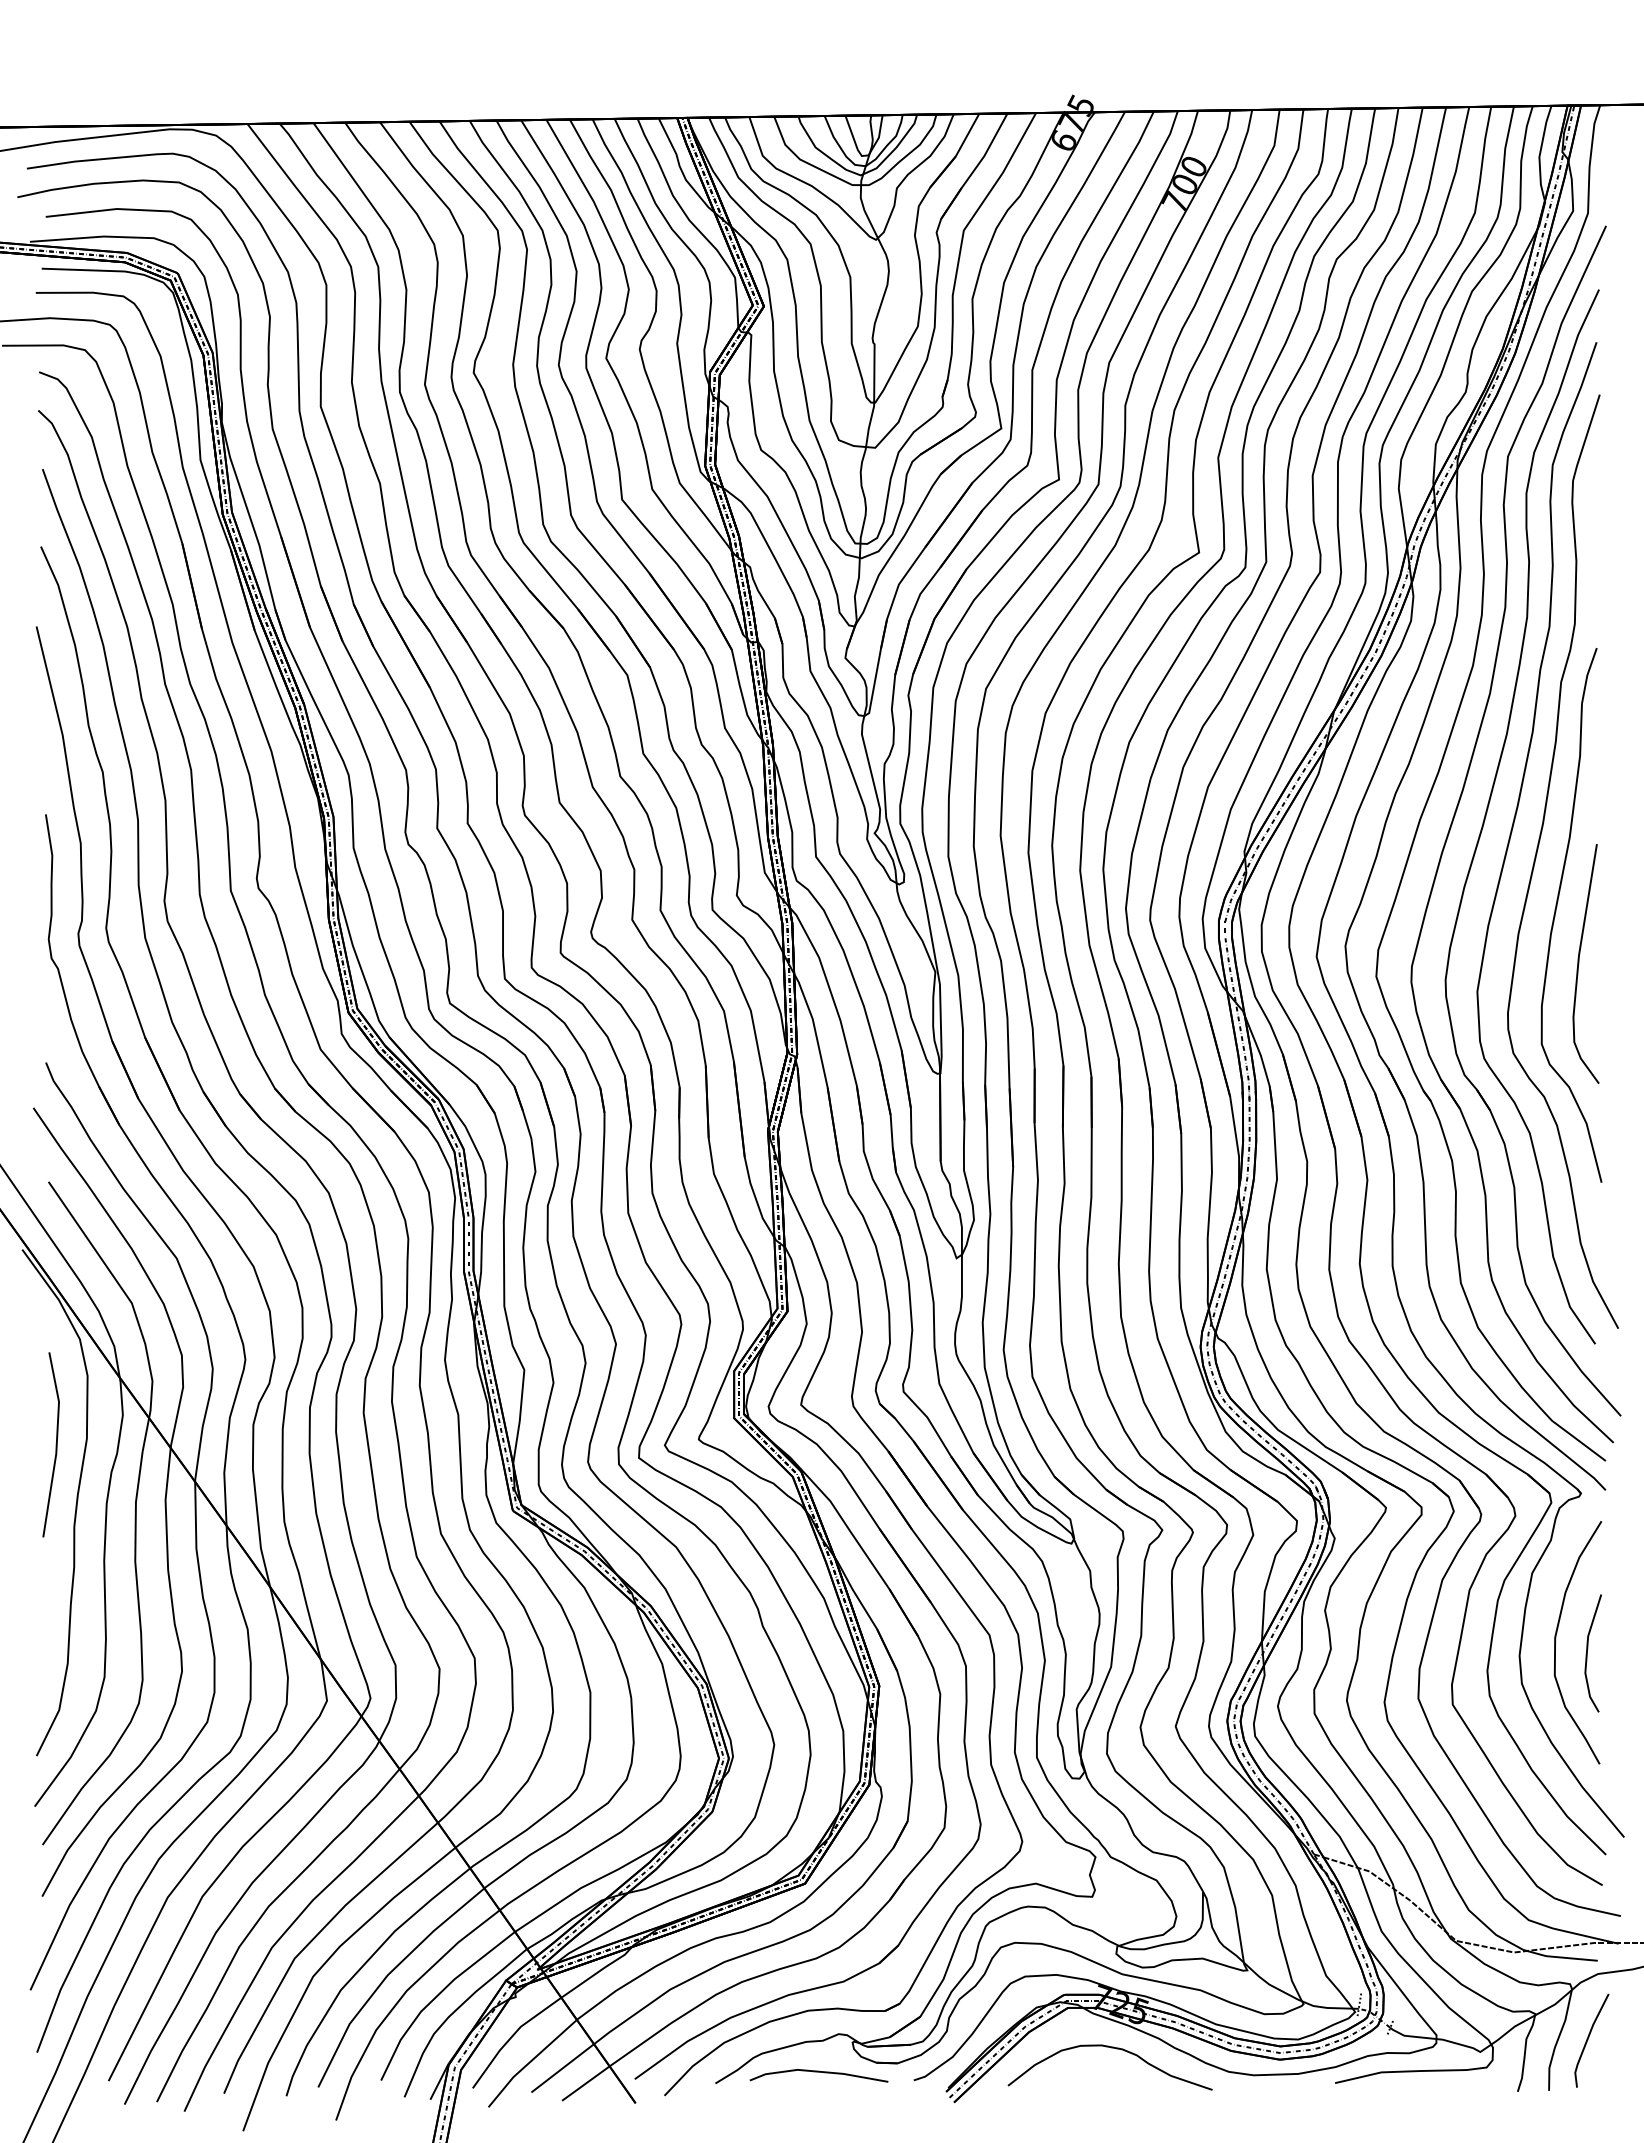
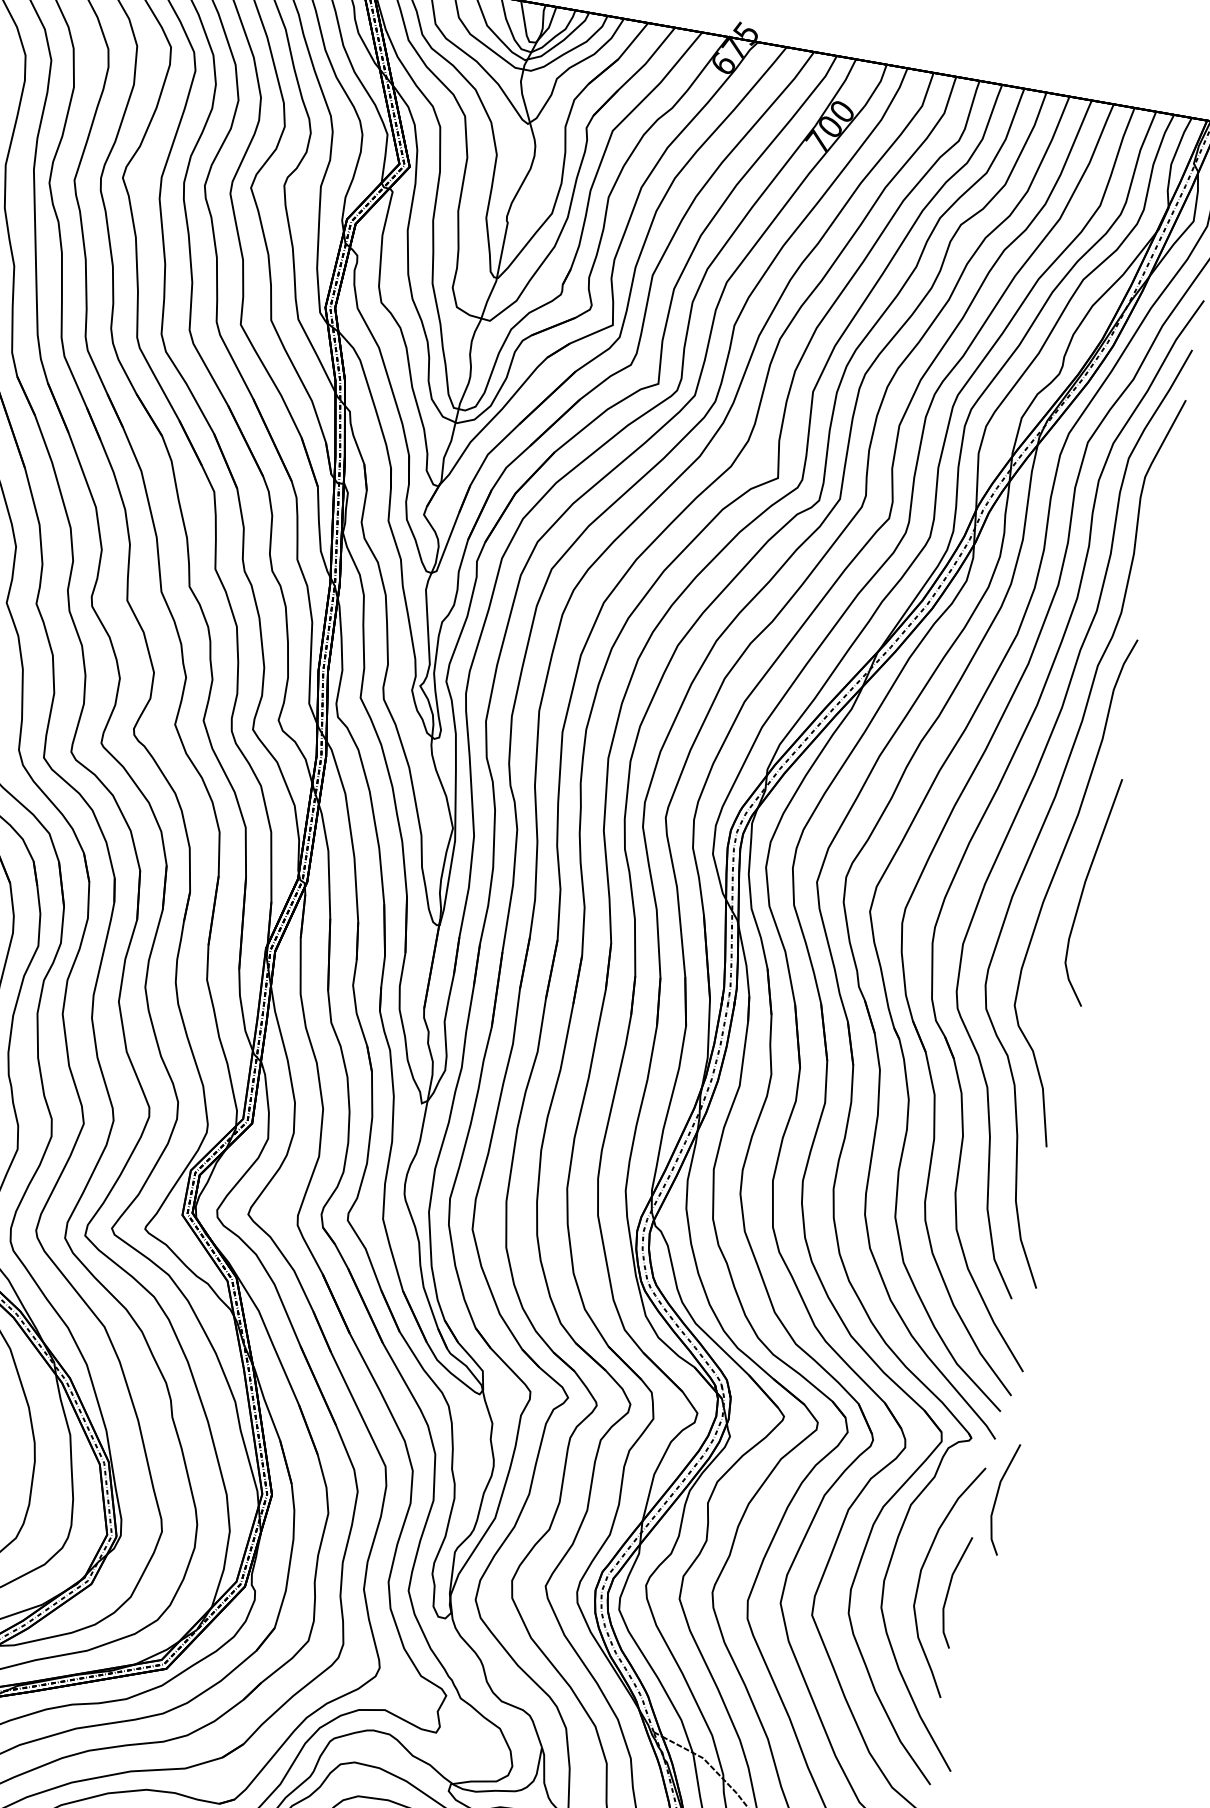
curve: (1579, 963) -> (1084, 889), moved
line: (1618, 1549) -> (996, 1497), added

